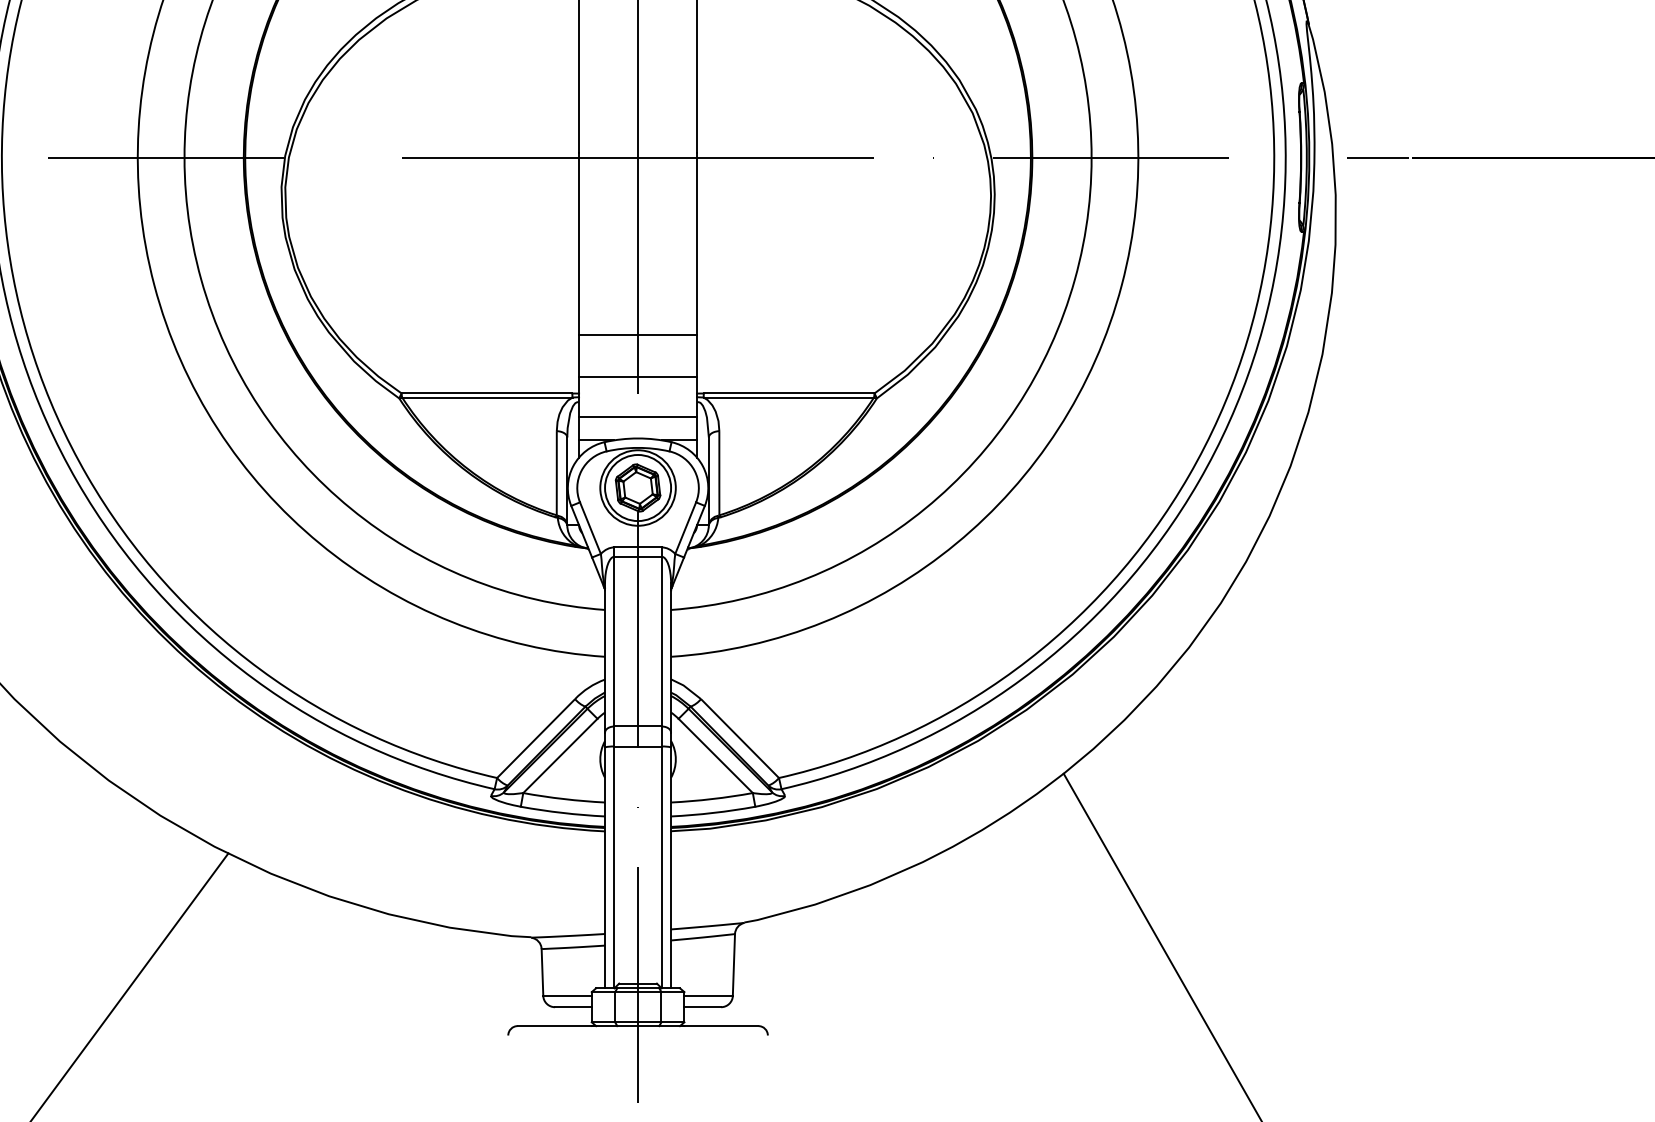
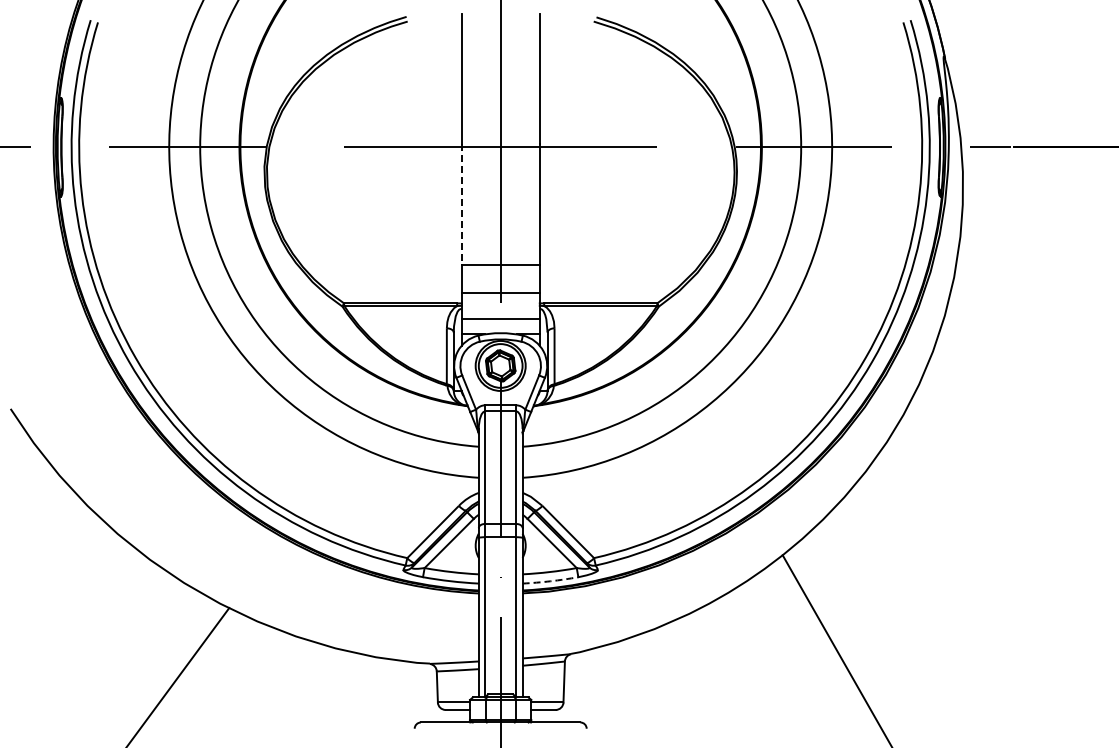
line: (578, 244) -> (461, 204), solid -> dashed
arc: (713, 813) -> (550, 581), solid -> dashed

